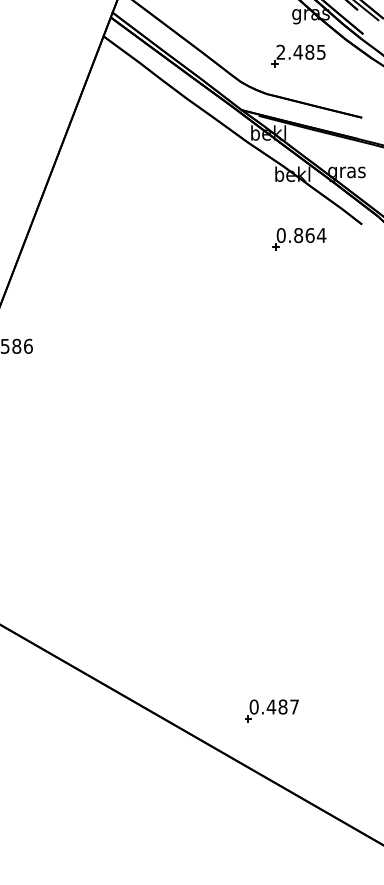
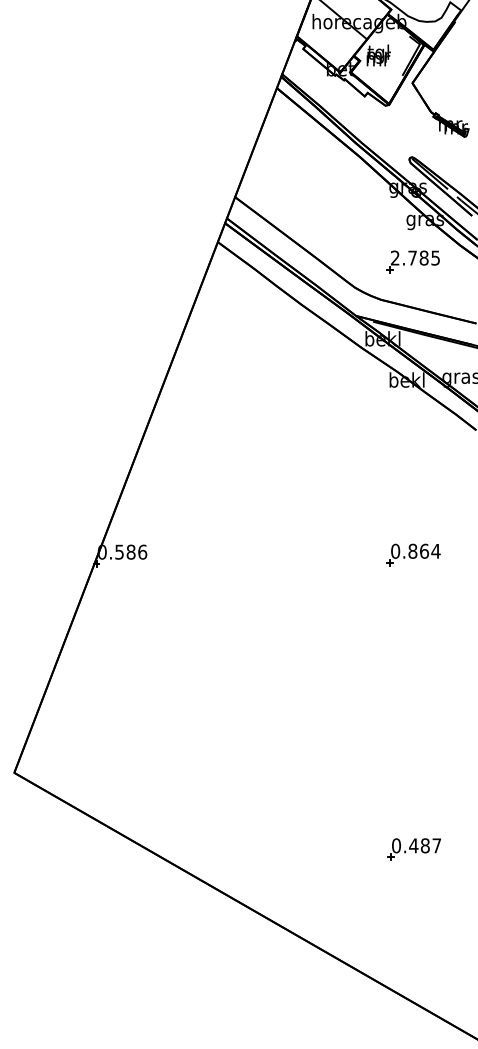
text: (298, 51) -> (412, 257), 2.485 -> 2.785
part: (299, 238) -> (413, 554), moved
part: (271, 710) -> (413, 849), moved

